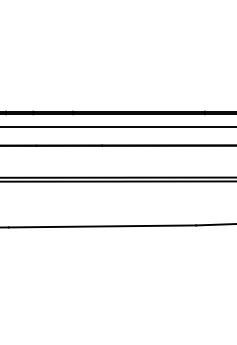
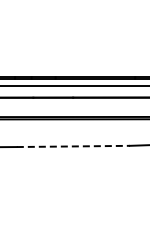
line: (102, 226) -> (73, 146), solid -> dashed

